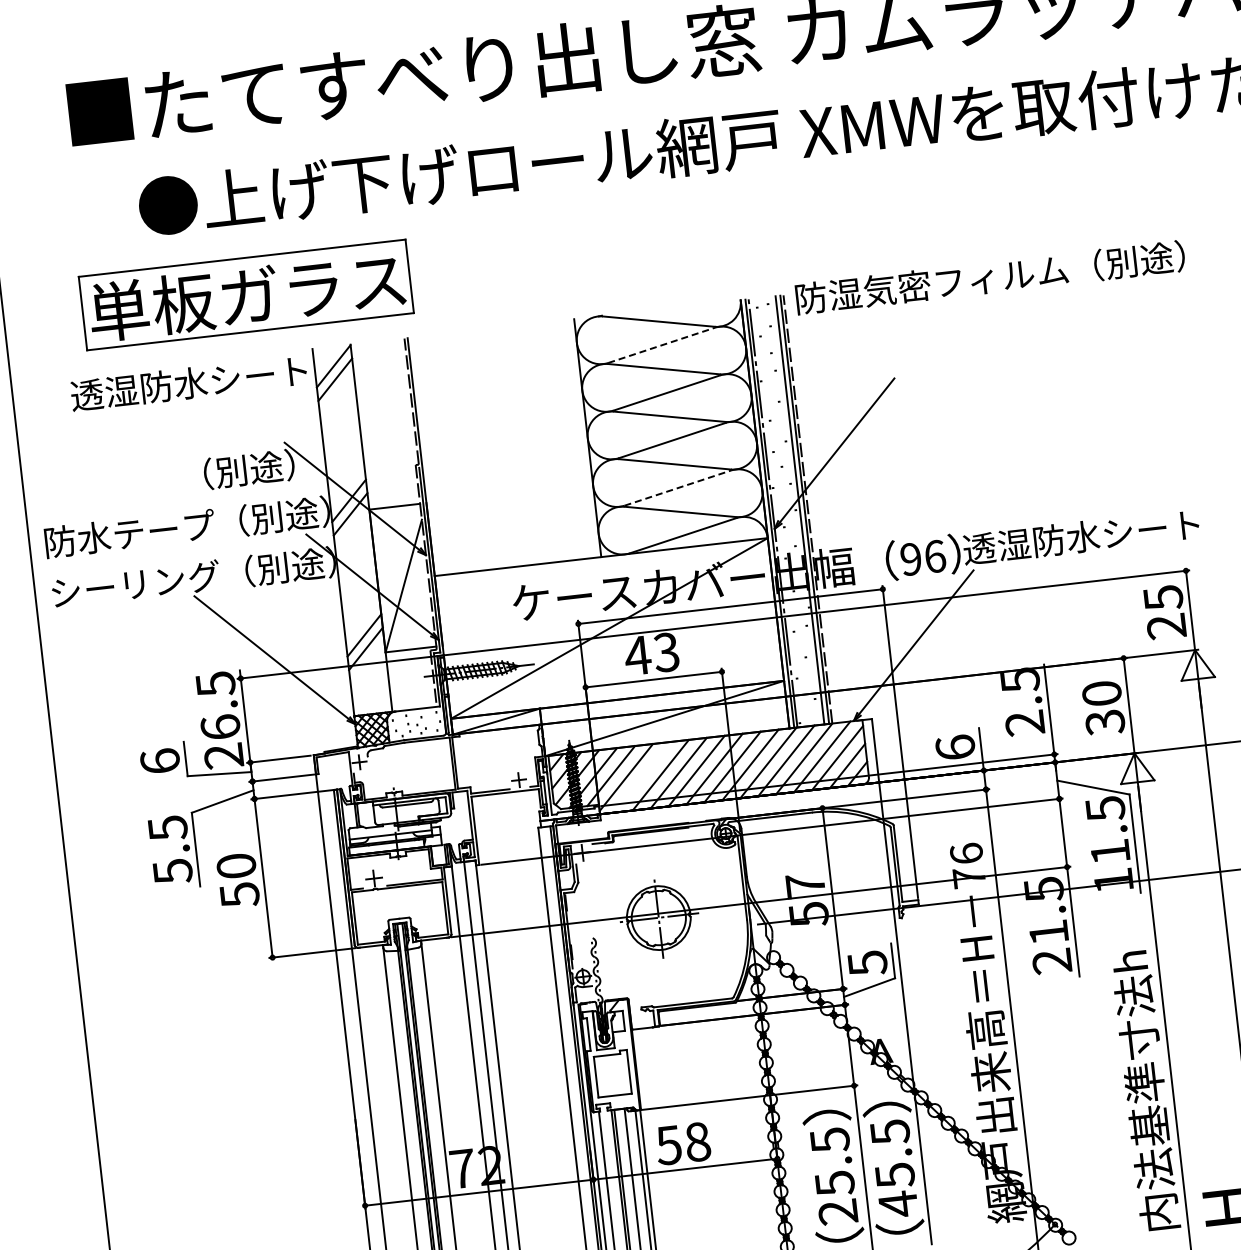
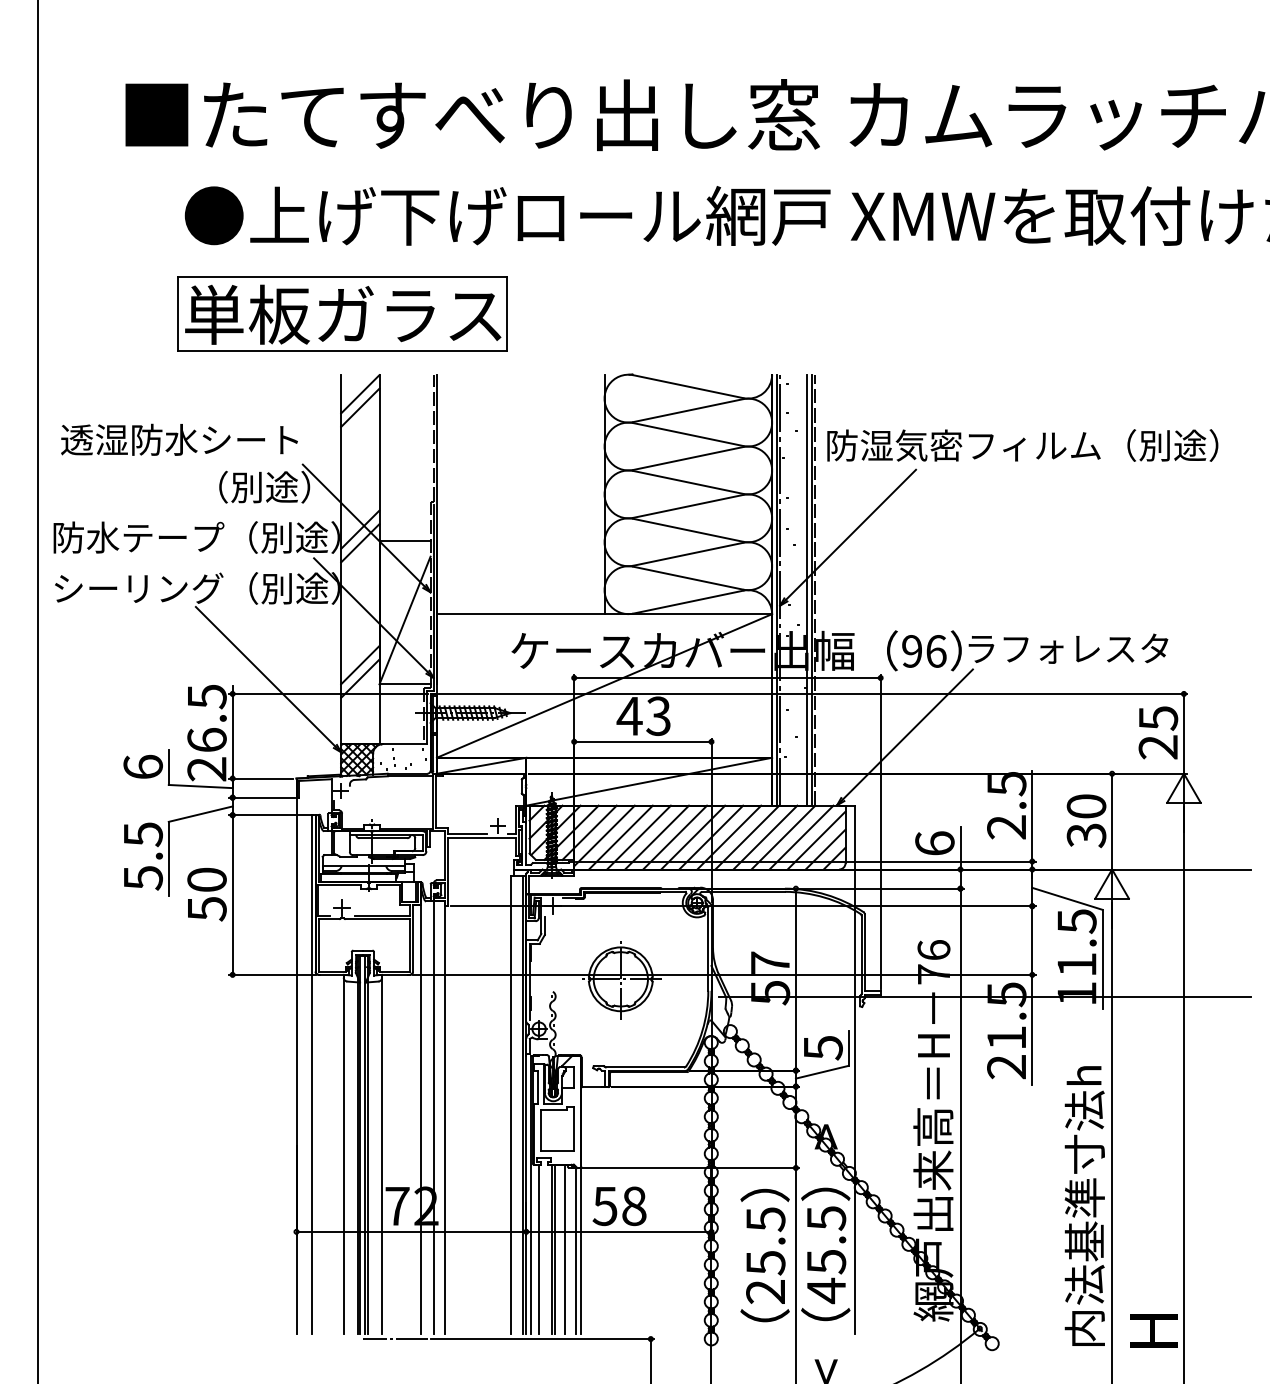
text: (990, 277) -> (1022, 445), moved
part: (246, 294) -> (342, 313), moved
line: (661, 345) -> (688, 410), dashed -> solid
text: (188, 383) -> (179, 439), moved
line: (677, 488) -> (688, 554), dashed -> solid
text: (1081, 537) -> (1083, 648), 透湿防水シート -> ラフォレスタ
line: (642, 777) -> (620, 837), added

